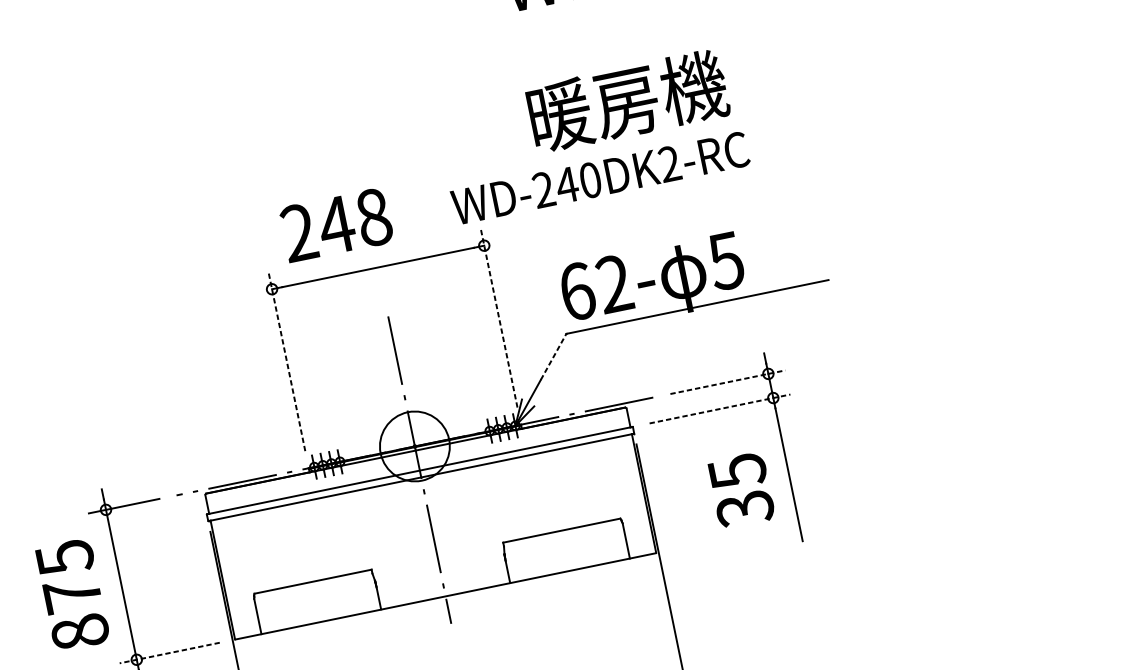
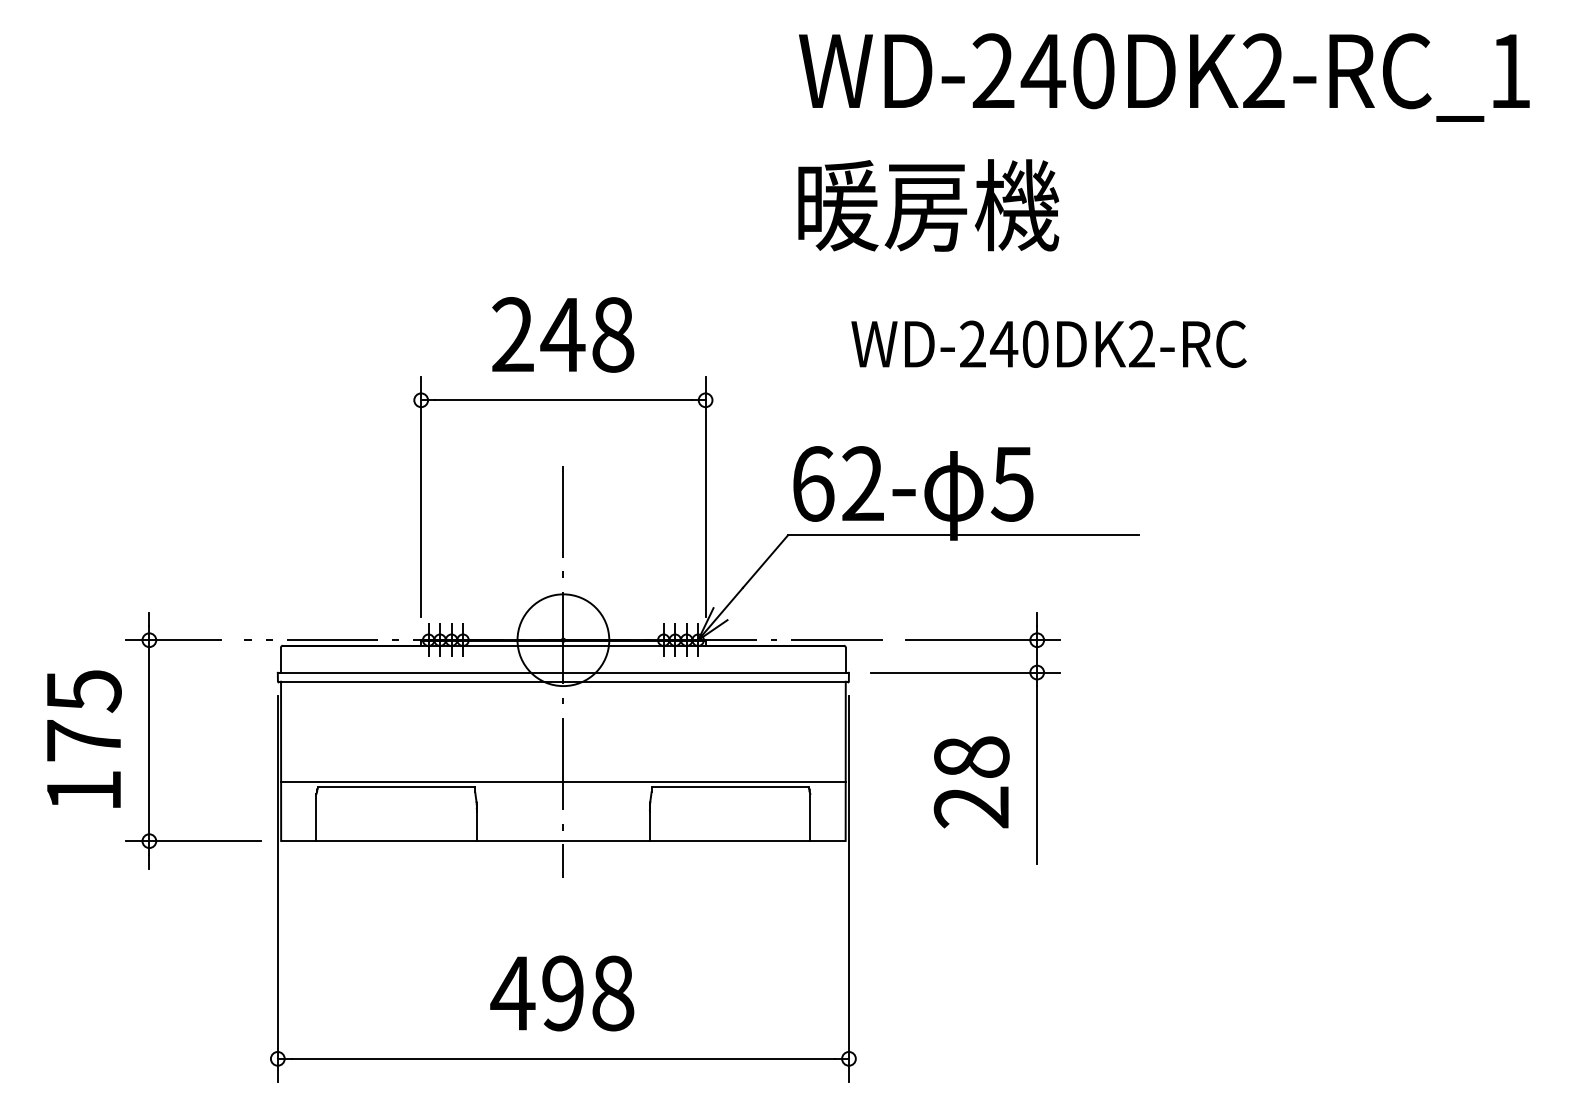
text: (627, 101) -> (928, 205), moved
text: (600, 177) -> (1048, 343), moved
text: (336, 224) -> (563, 334), moved
line: (499, 318) -> (705, 497), dashed -> solid
line: (553, 356) -> (765, 561), dashed -> solid
line: (287, 361) -> (421, 497), dashed -> solid
line: (728, 382) -> (983, 640), dashed -> solid
line: (720, 408) -> (966, 672), dashed -> solid
text: (741, 490) -> (971, 782), 35 -> 28
line: (436, 552) -> (563, 782), added
text: (79, 632) -> (83, 790), 875 -> 175
line: (169, 653) -> (193, 841), dashed -> solid

